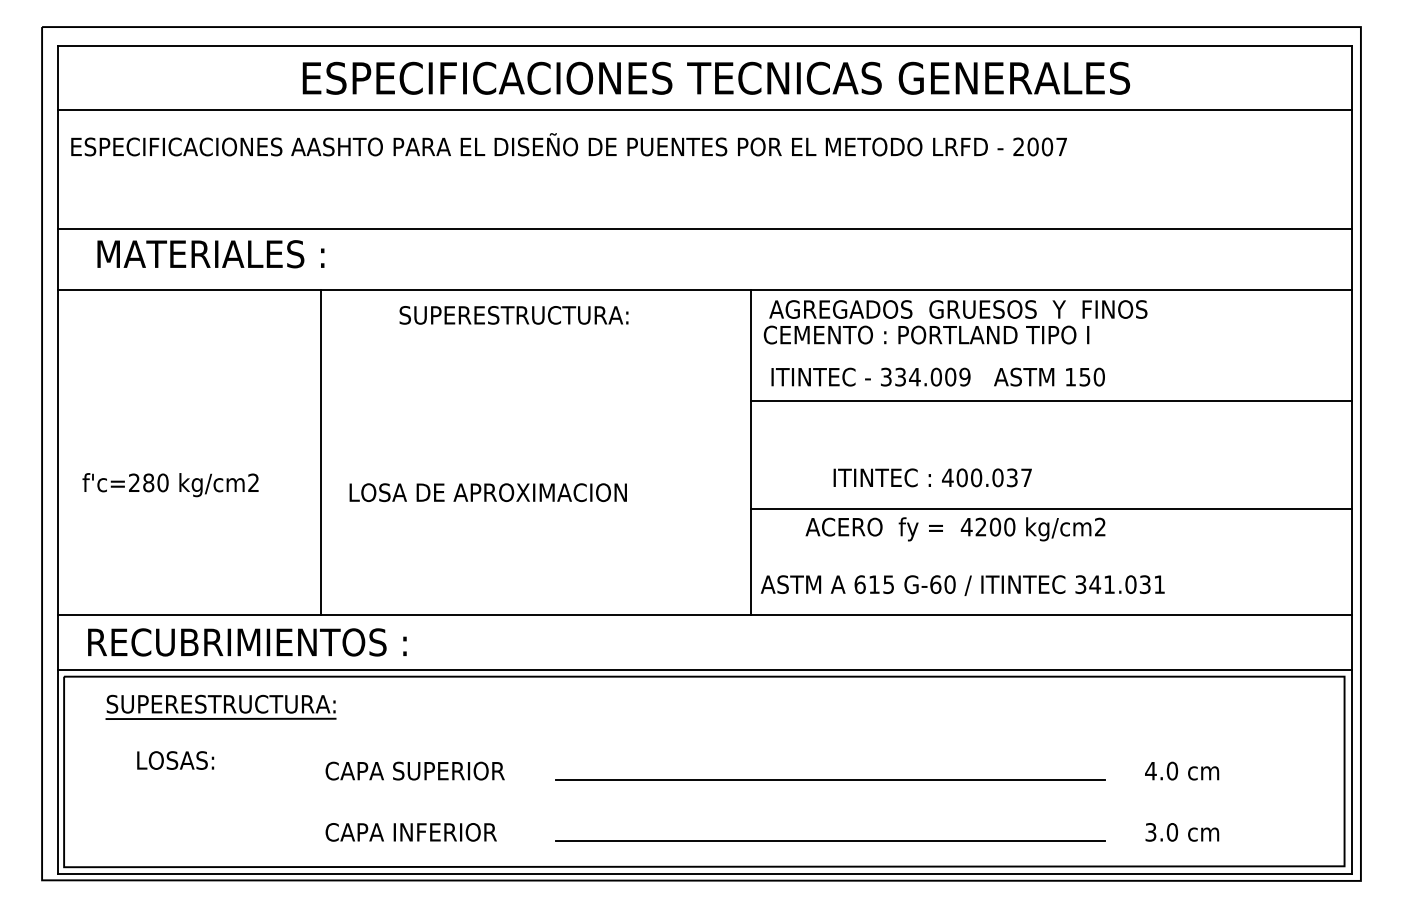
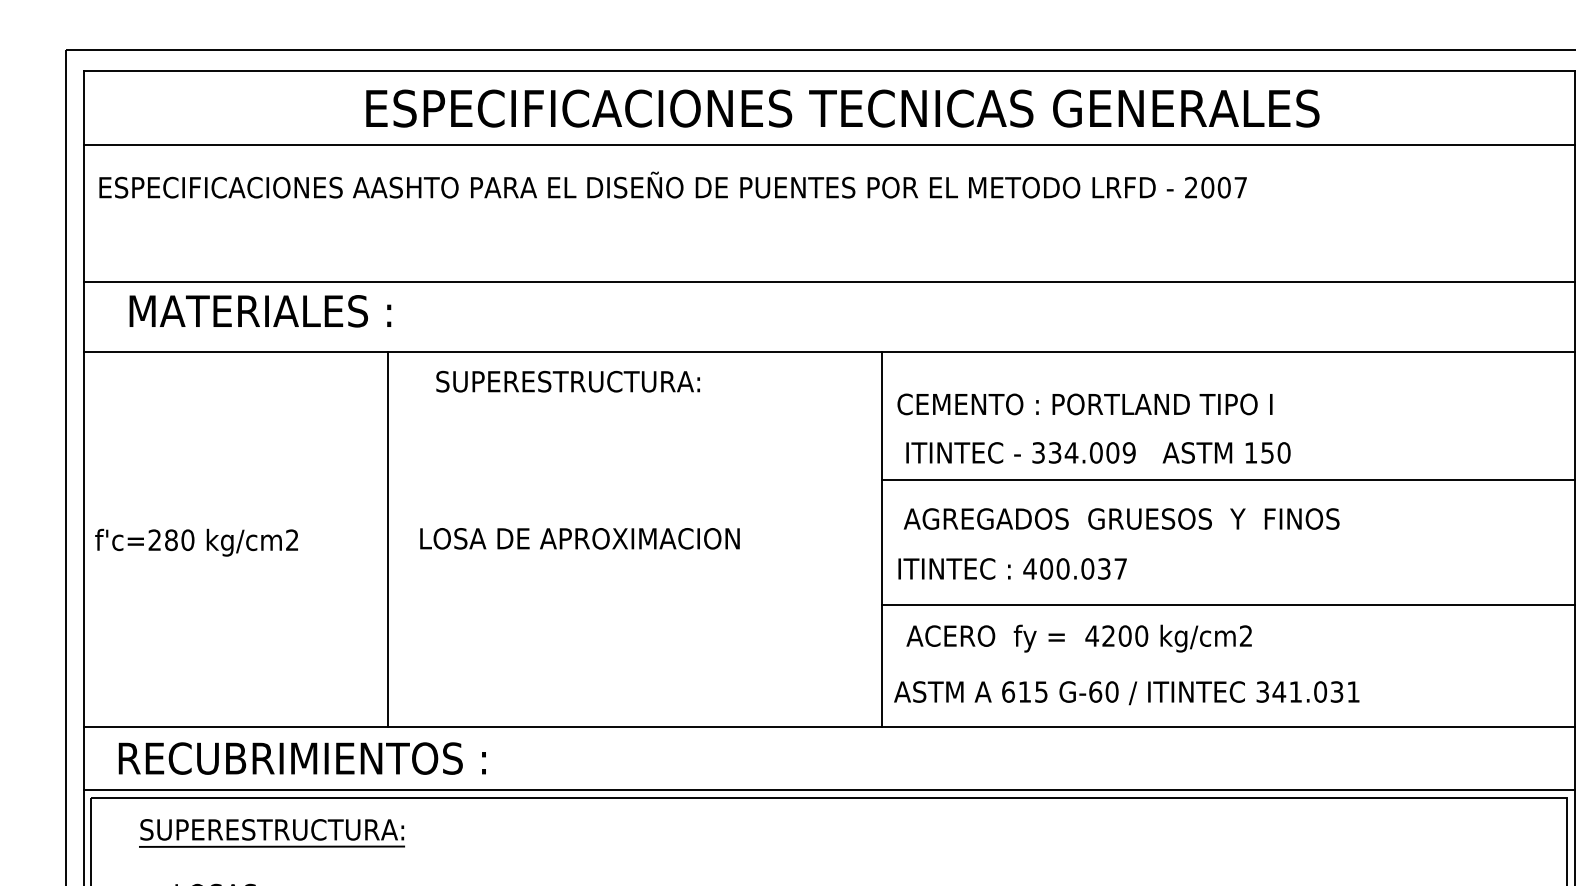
text: (958, 309) -> (1121, 519), moved
text: (513, 315) -> (567, 381), moved
text: (932, 477) -> (1012, 568), moved
text: (170, 485) -> (196, 543), moved
text: (487, 492) -> (579, 538), moved
text: (955, 529) -> (1079, 638), moved

